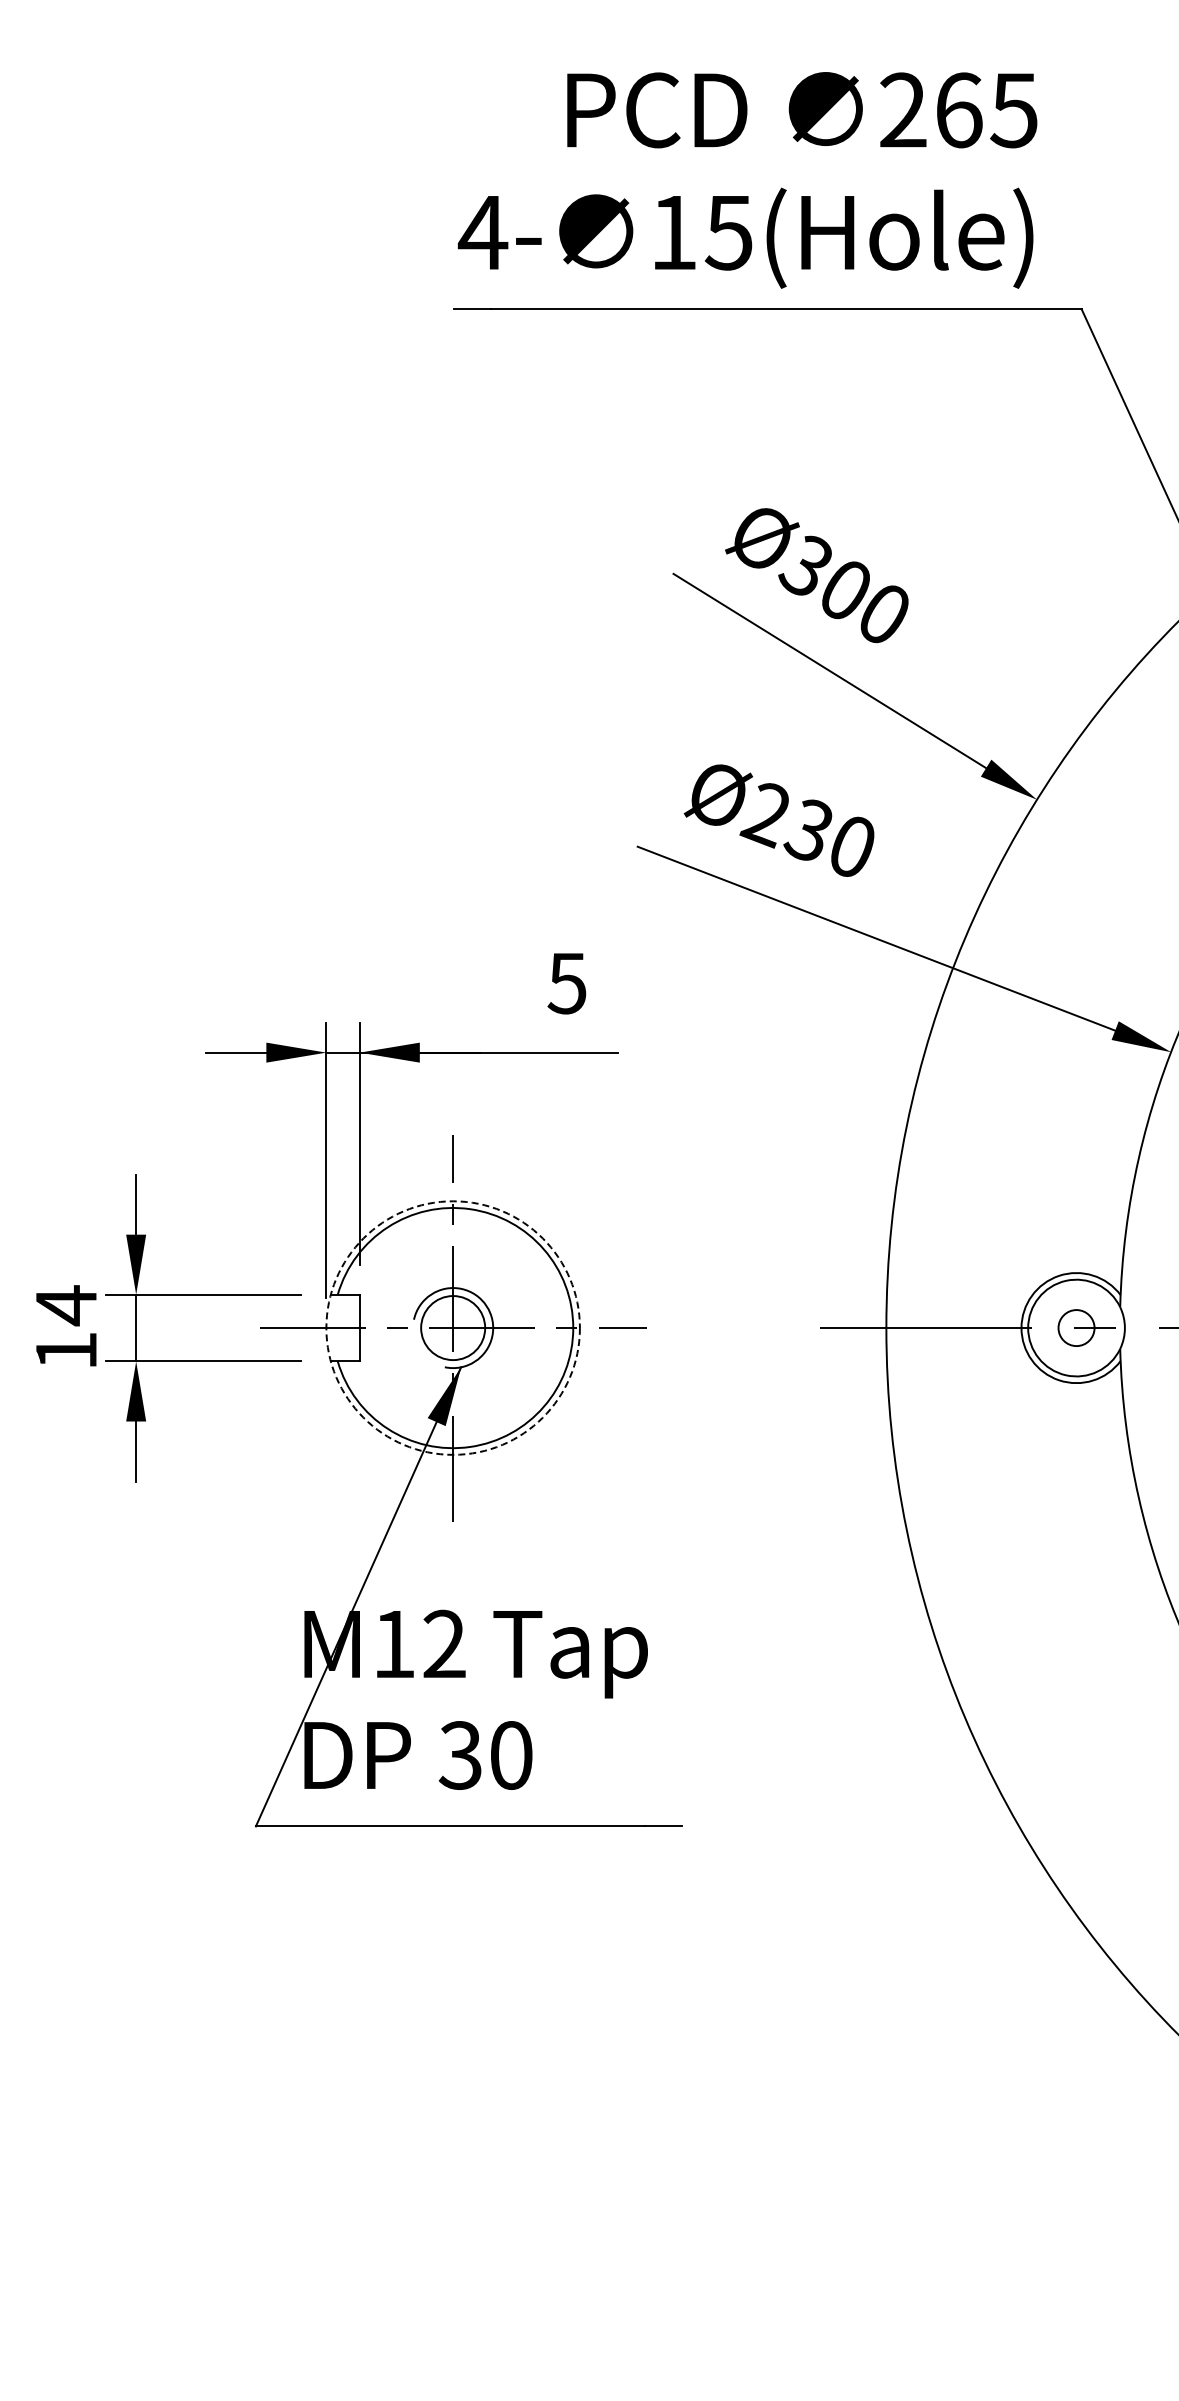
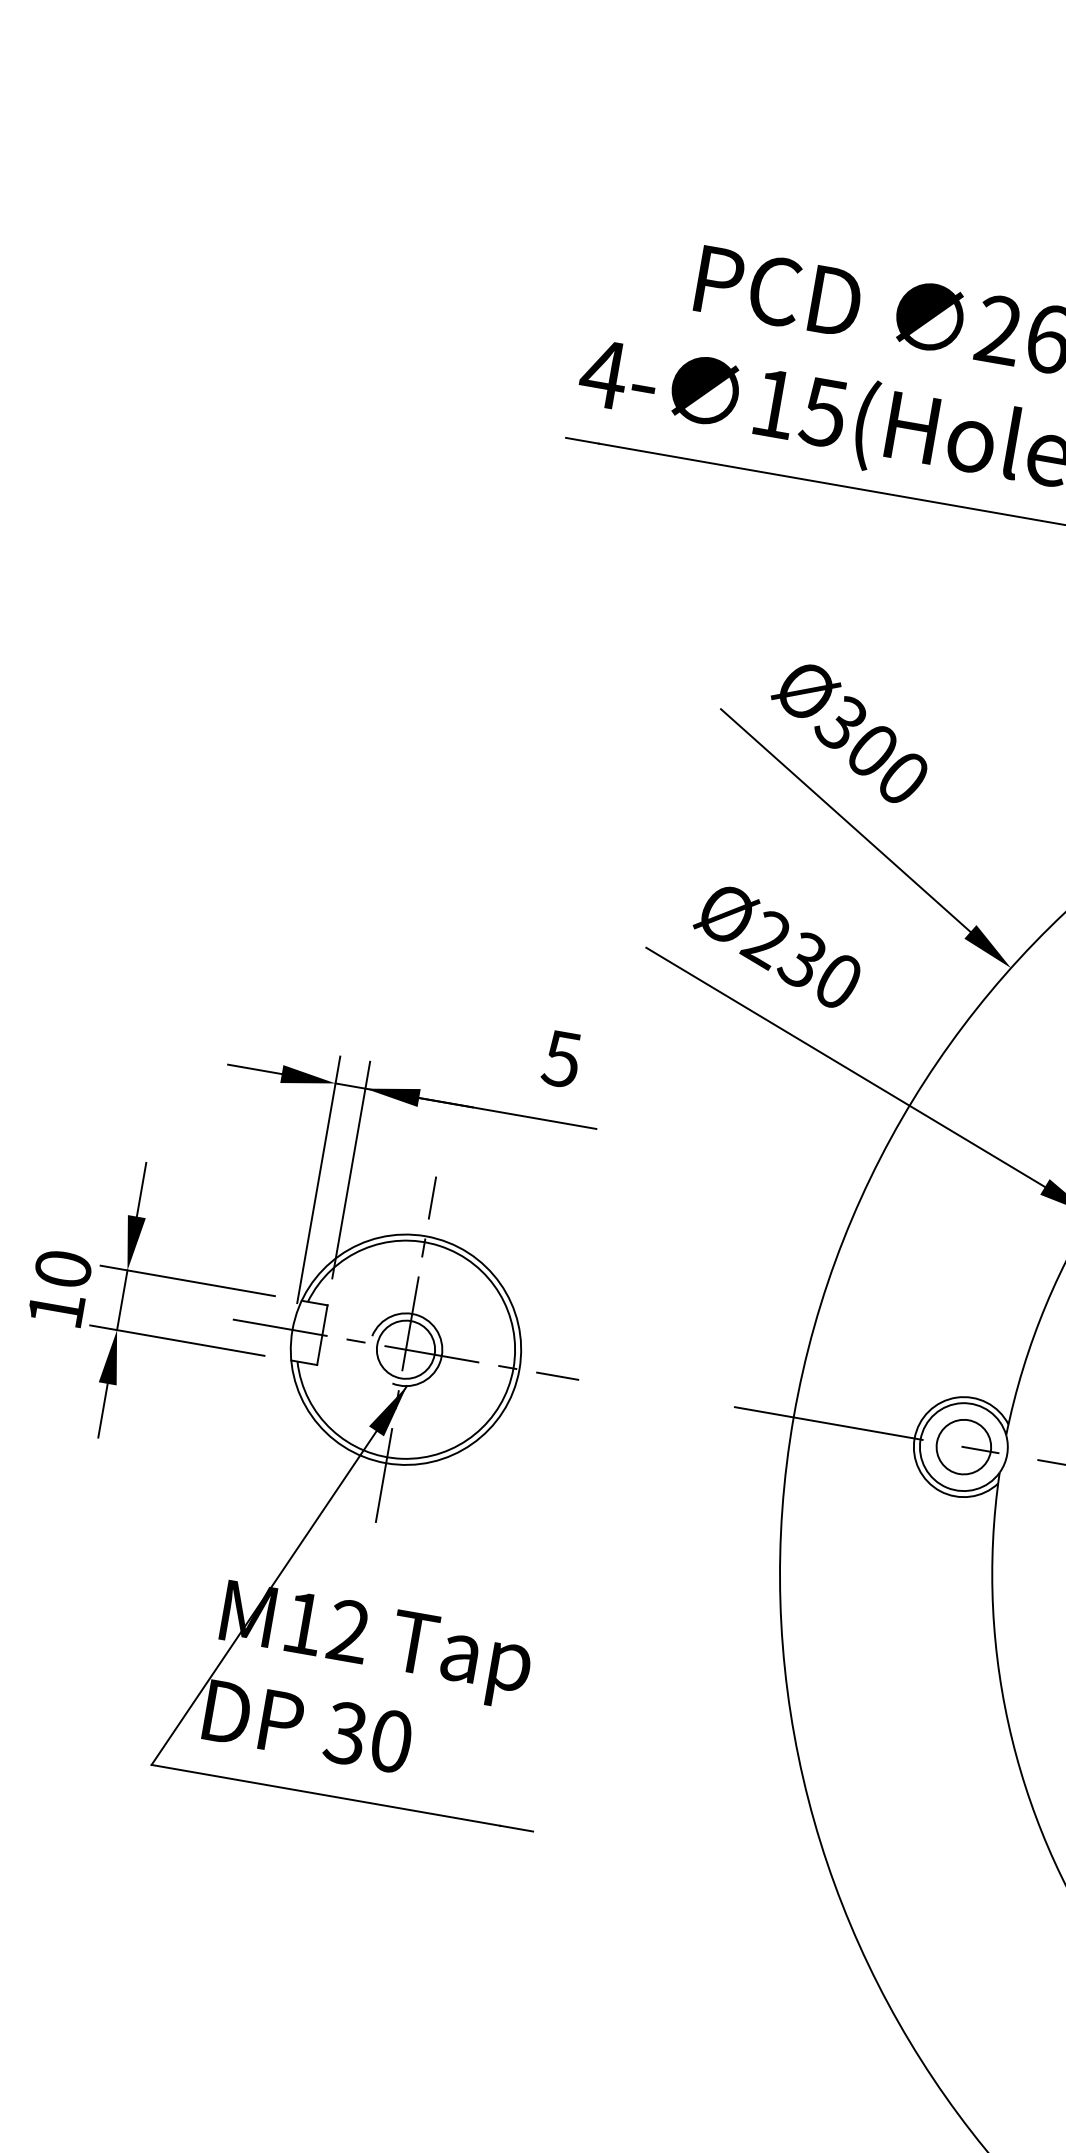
text: (66, 1305) -> (63, 1269), 14 -> 10
circle: (452, 1327) -> (405, 1349), dashed -> solid
circle: (1076, 1328) -> (963, 1447), size x1.67

